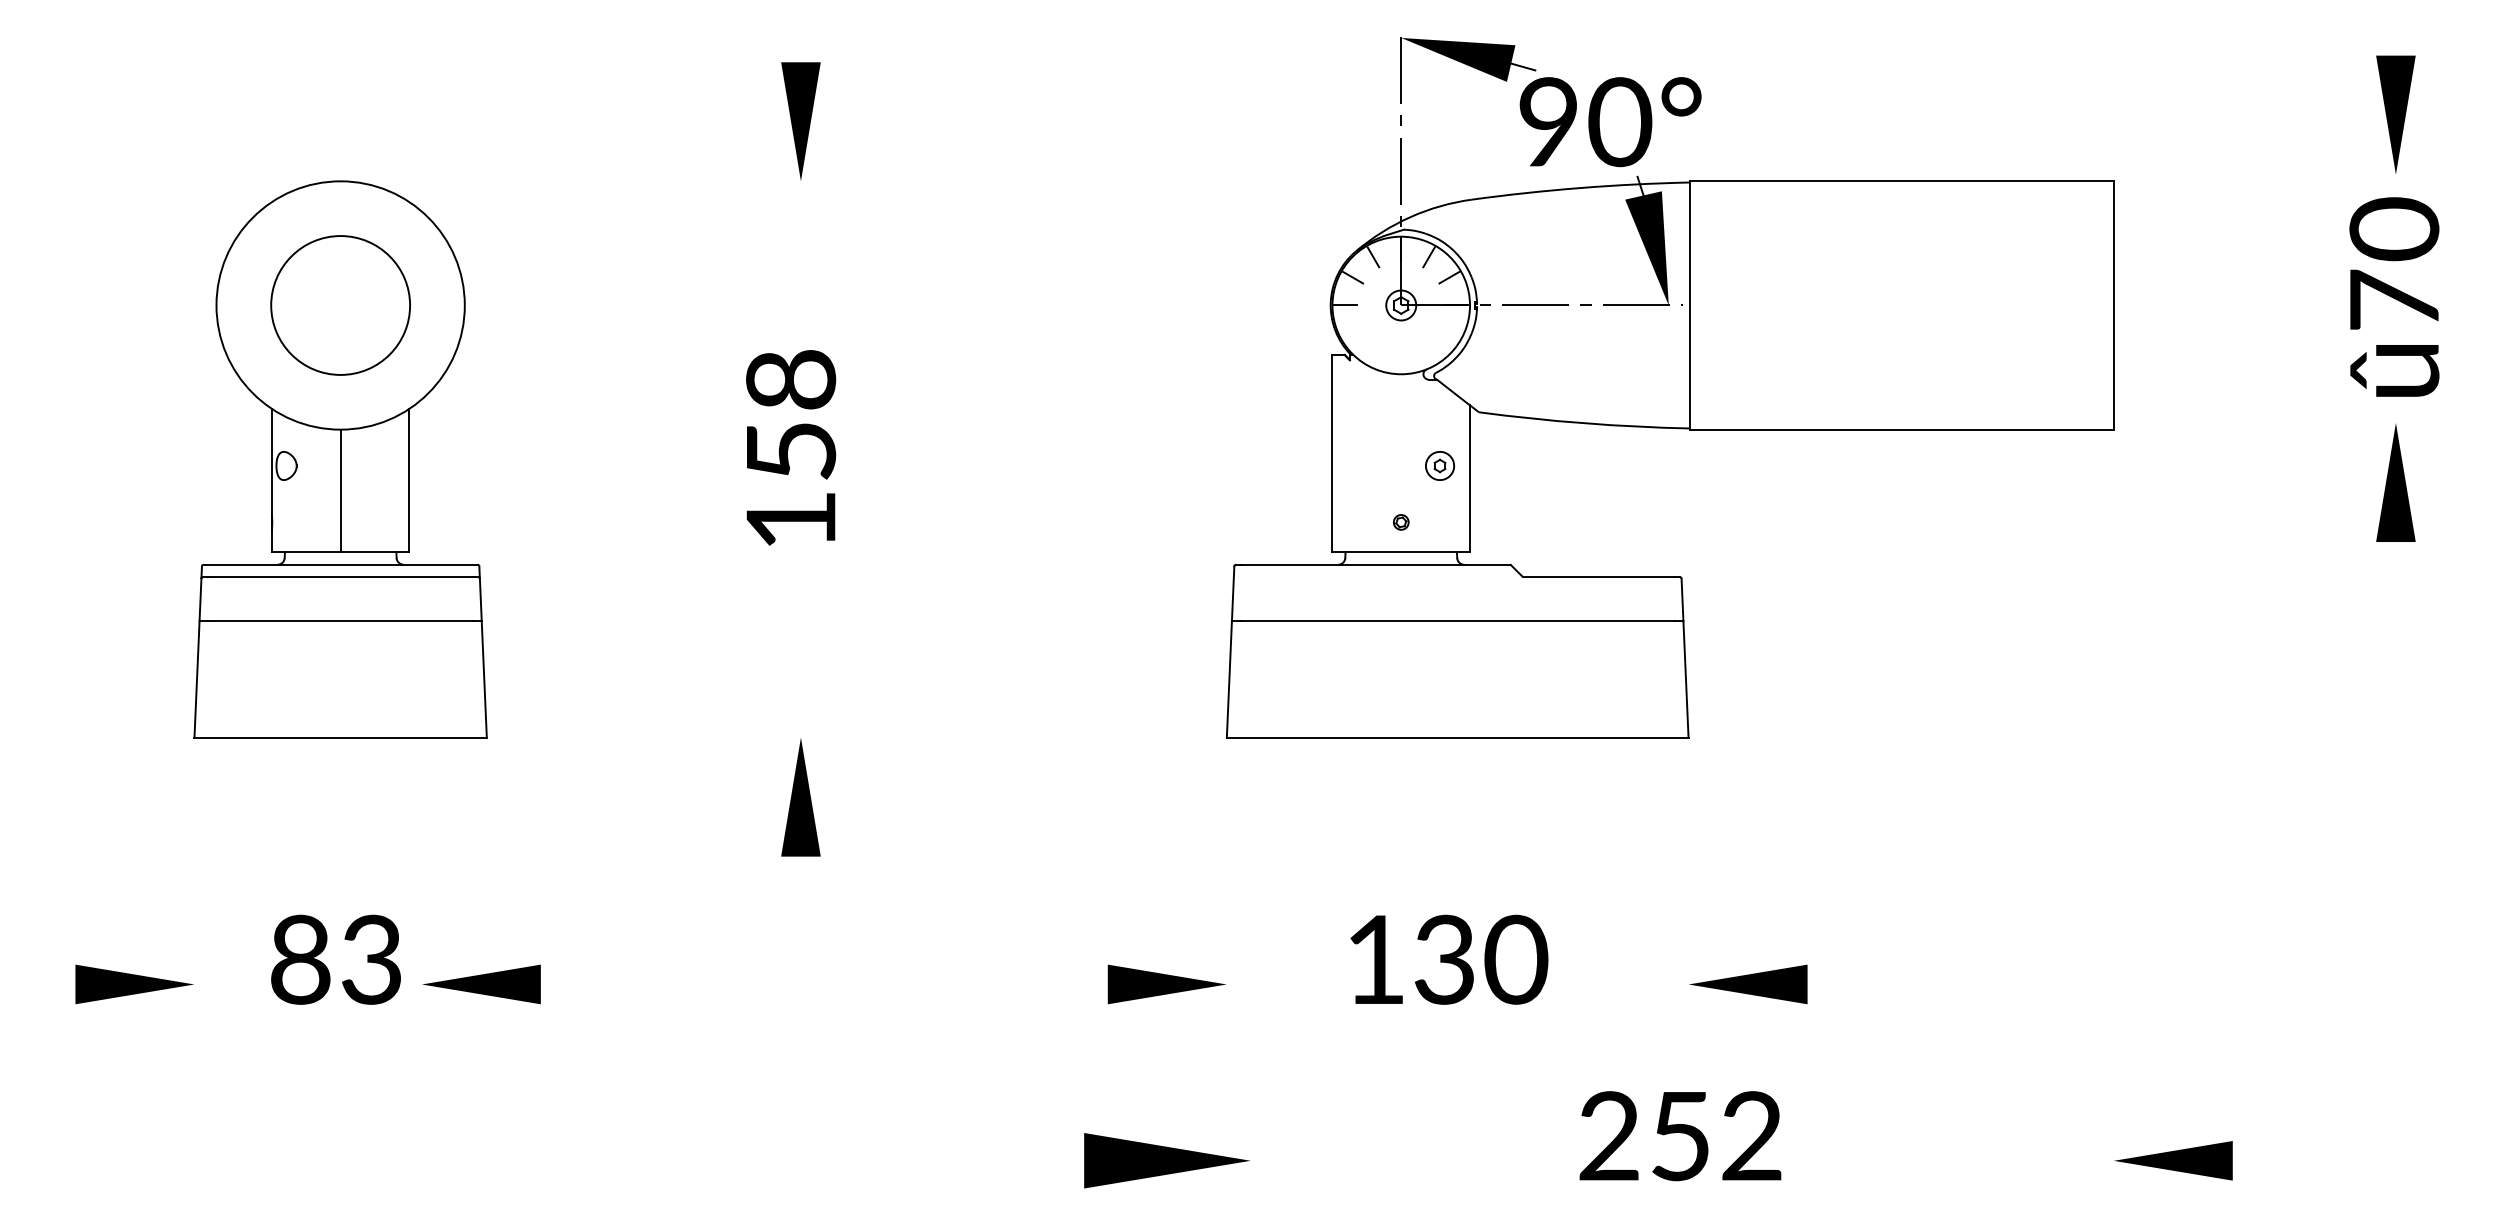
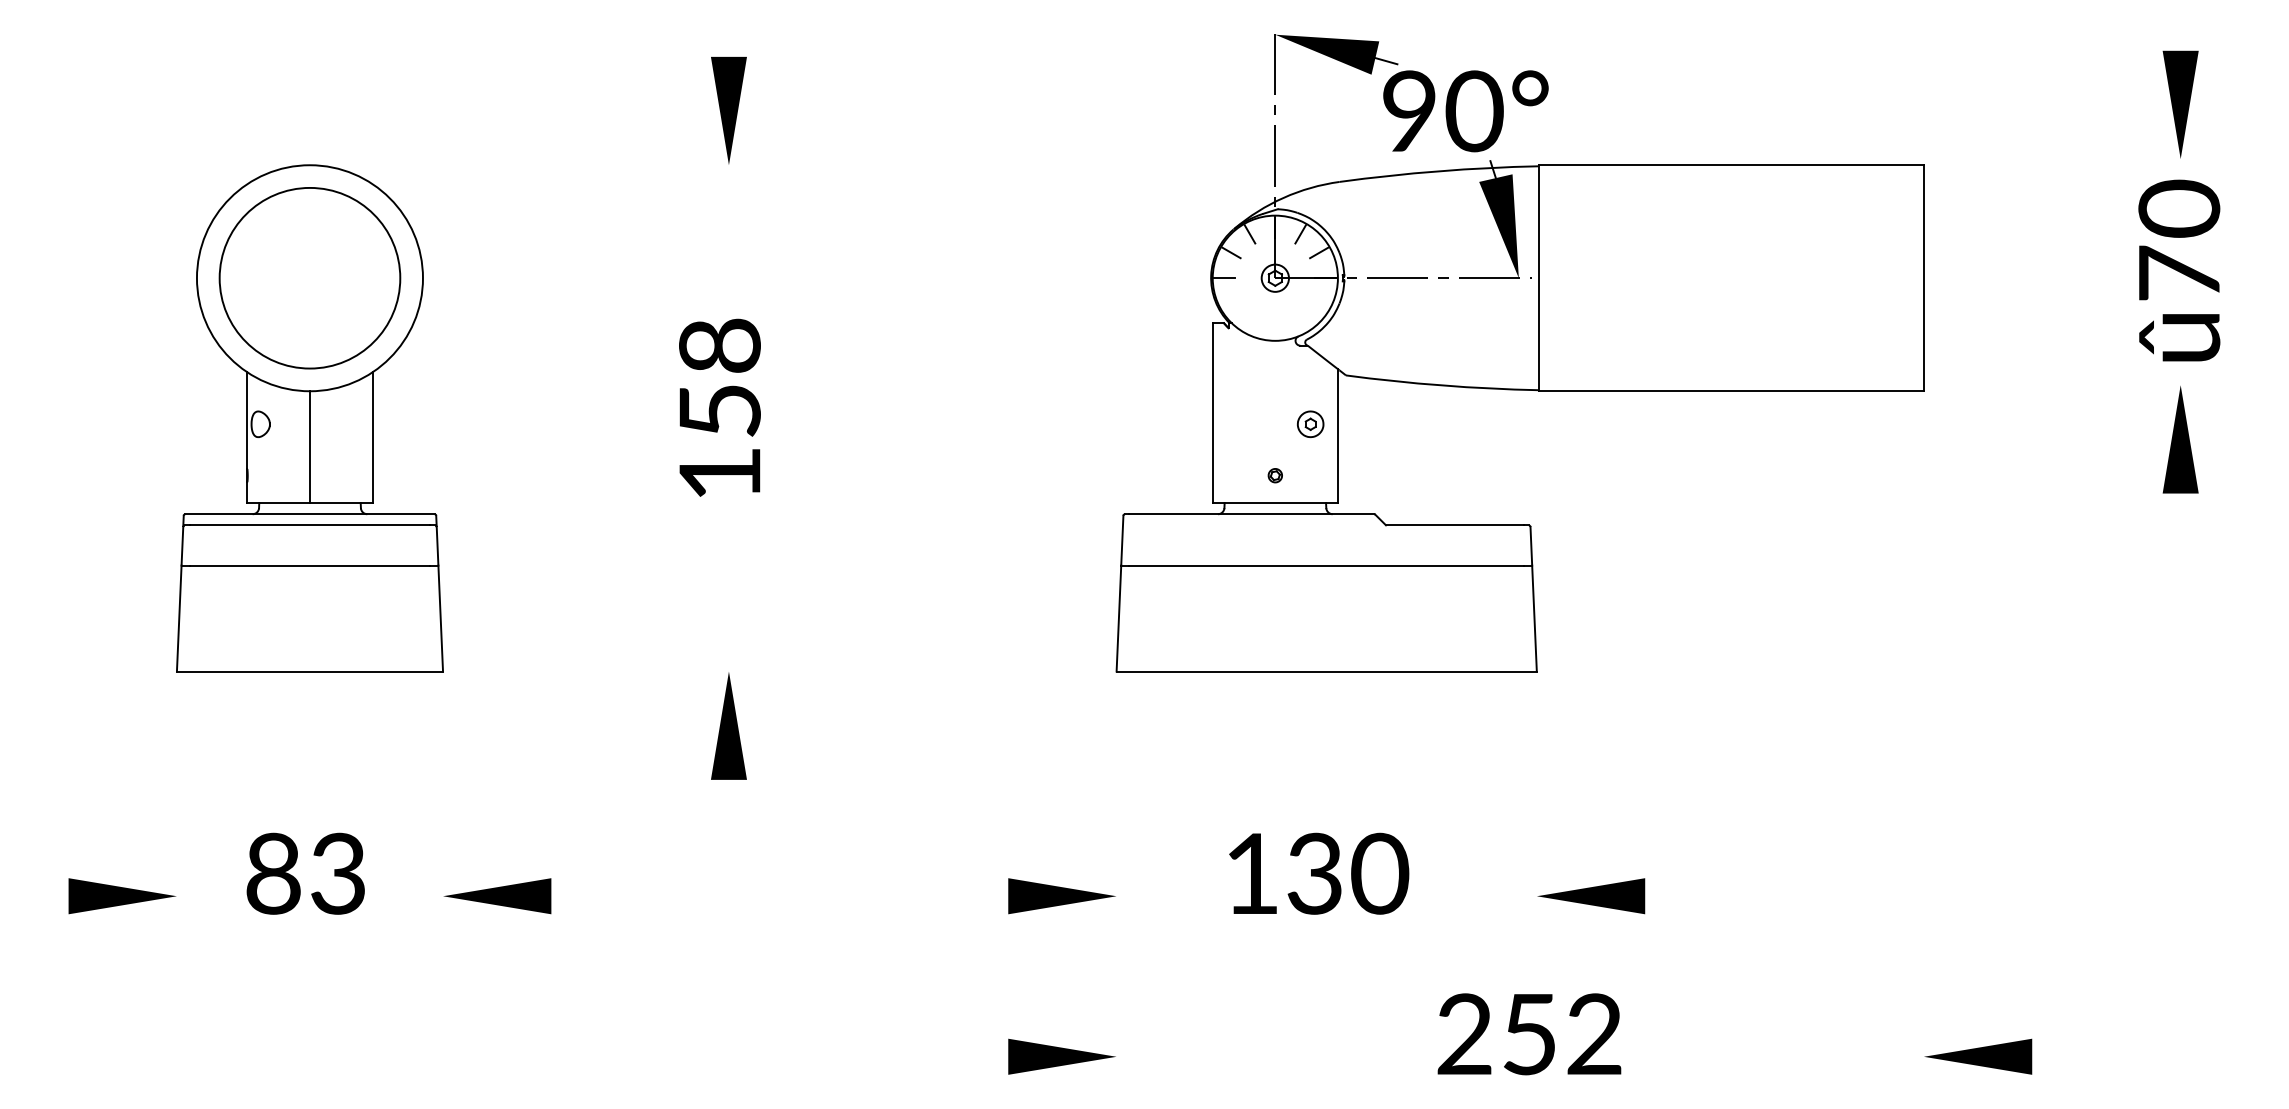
circle: (340, 305) -> (309, 278), size x1.43
part: (481, 984) -> (497, 896), moved
part: (1166, 1160) -> (1061, 1056), size x0.71

